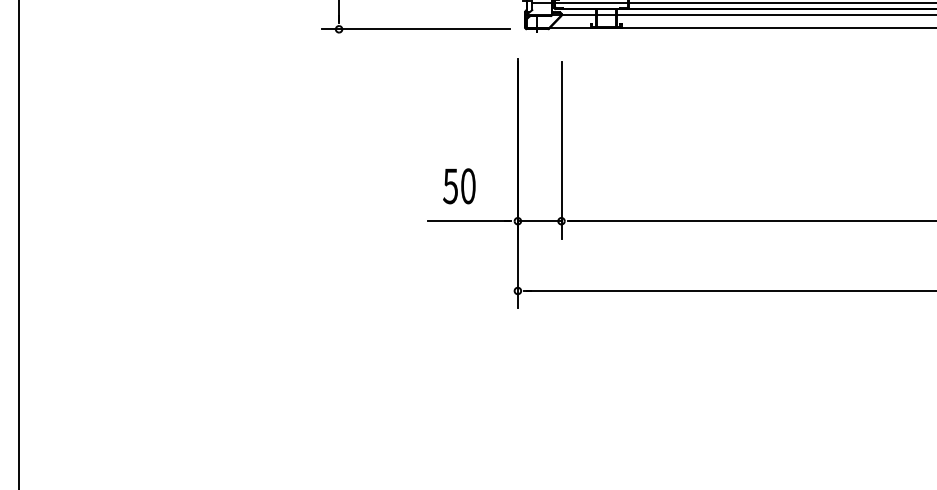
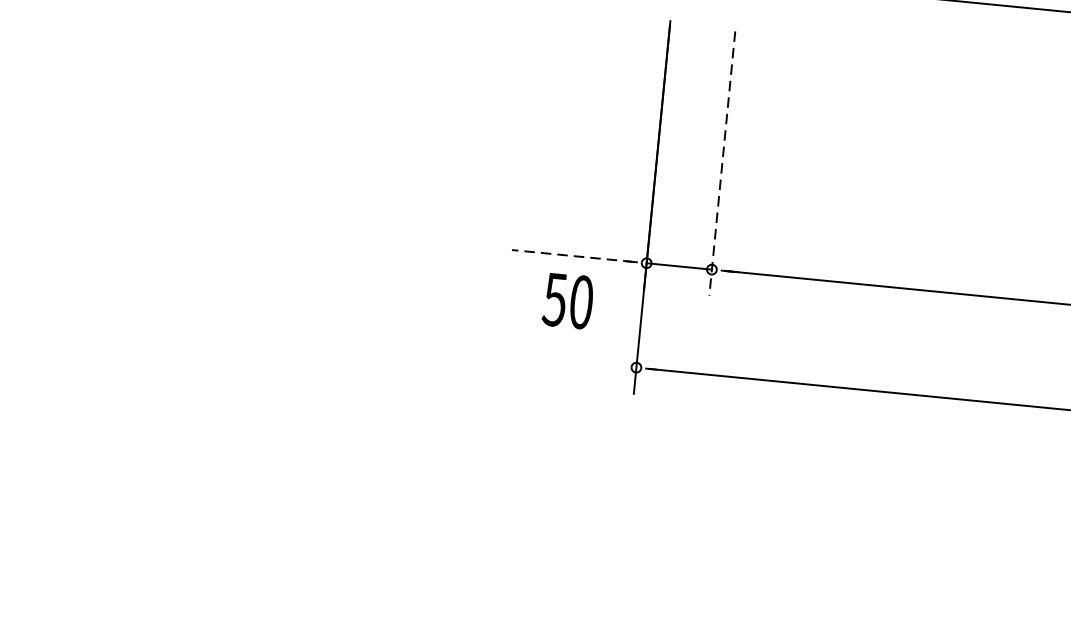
line: (561, 150) -> (722, 163), solid -> dashed
text: (459, 186) -> (568, 301), moved
line: (468, 221) -> (572, 256), solid -> dashed

